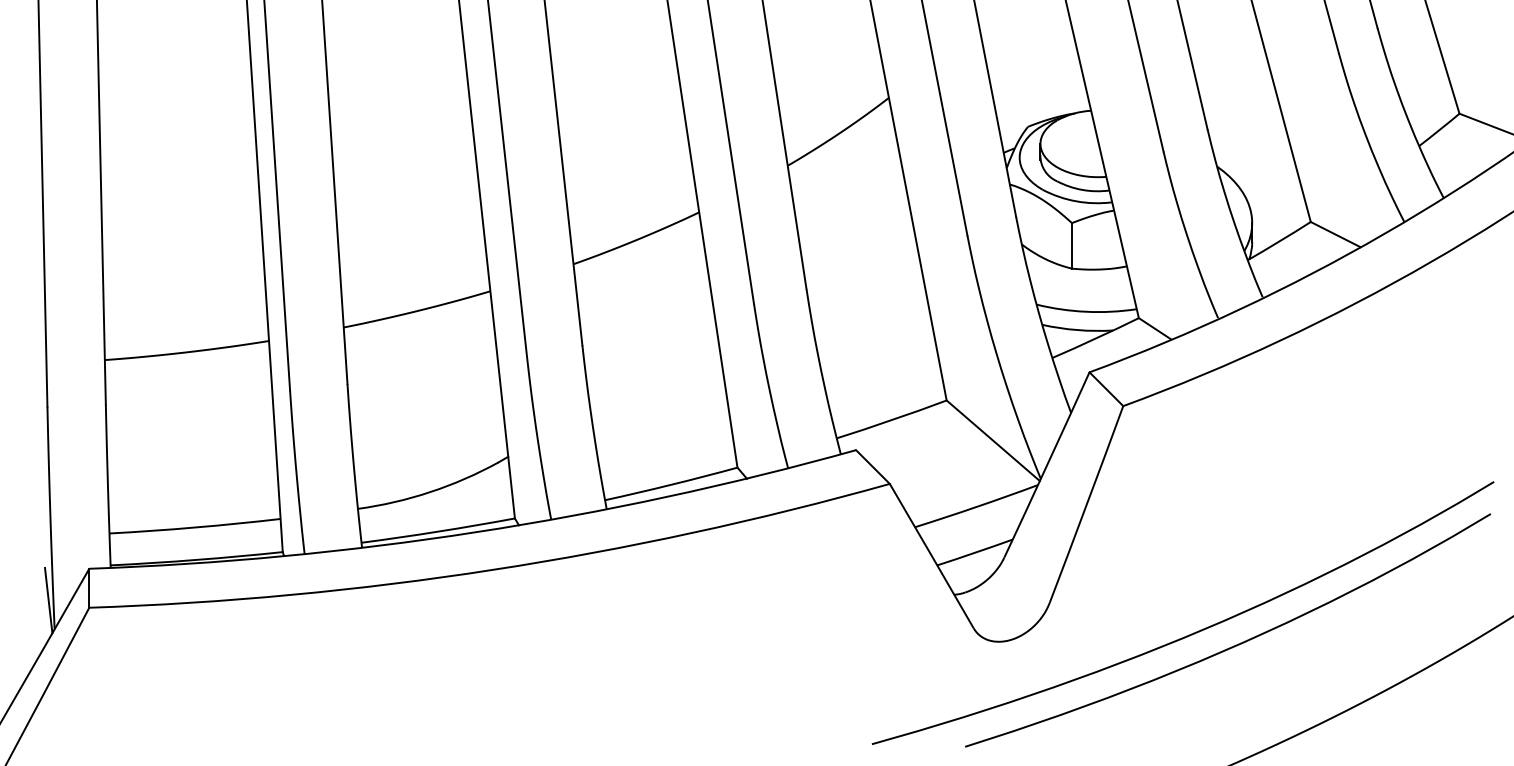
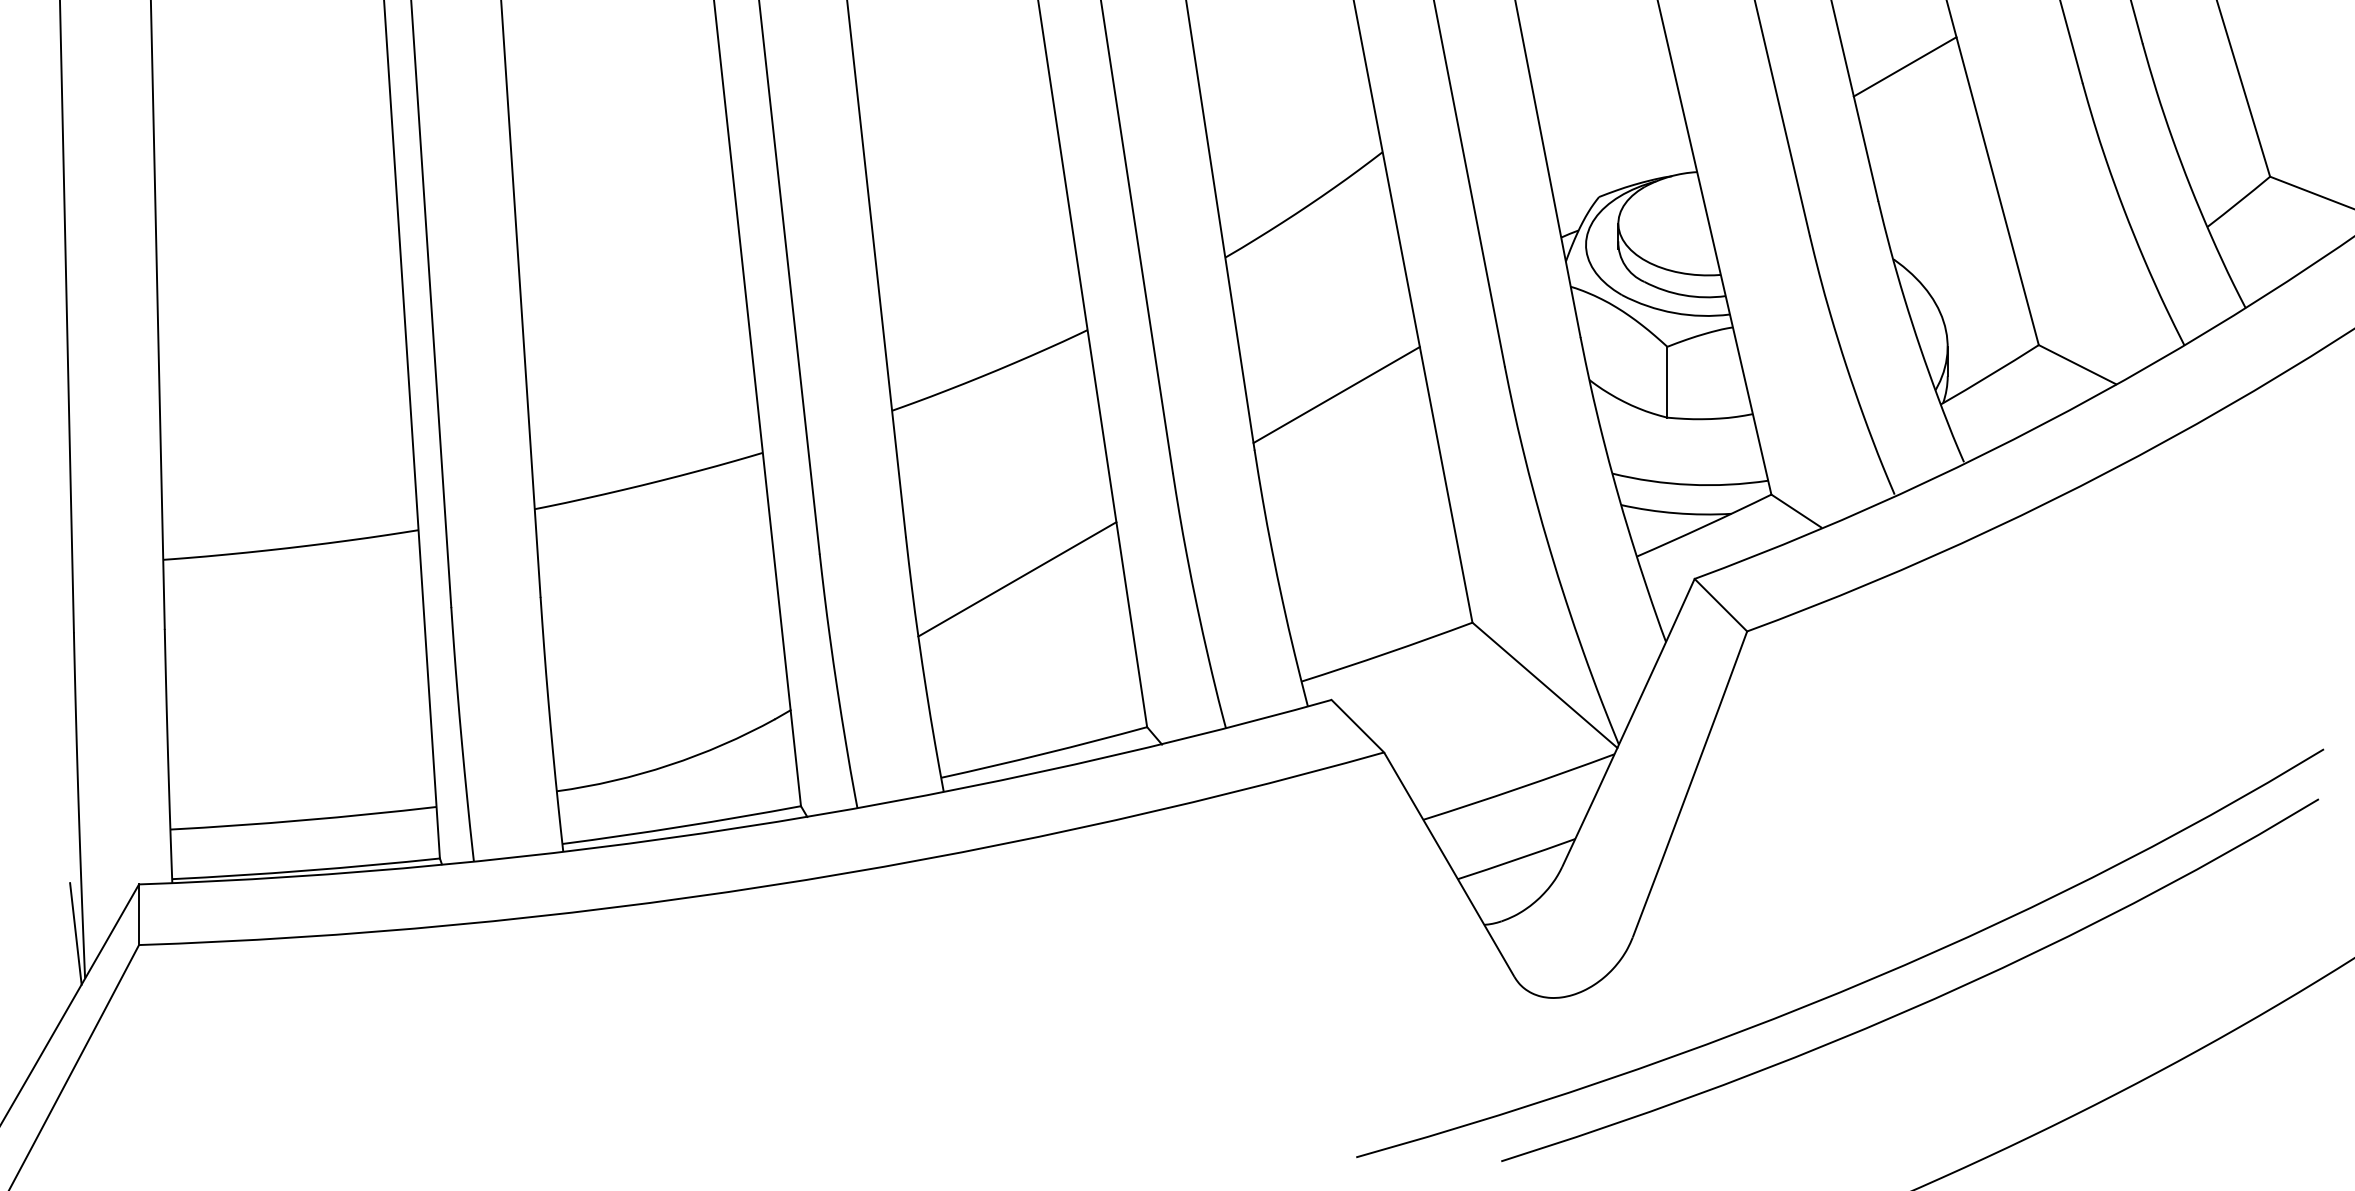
line: (1224, 43) -> (1904, 67), added
line: (858, 253) -> (1335, 394), added
line: (653, 372) -> (1016, 579), added

